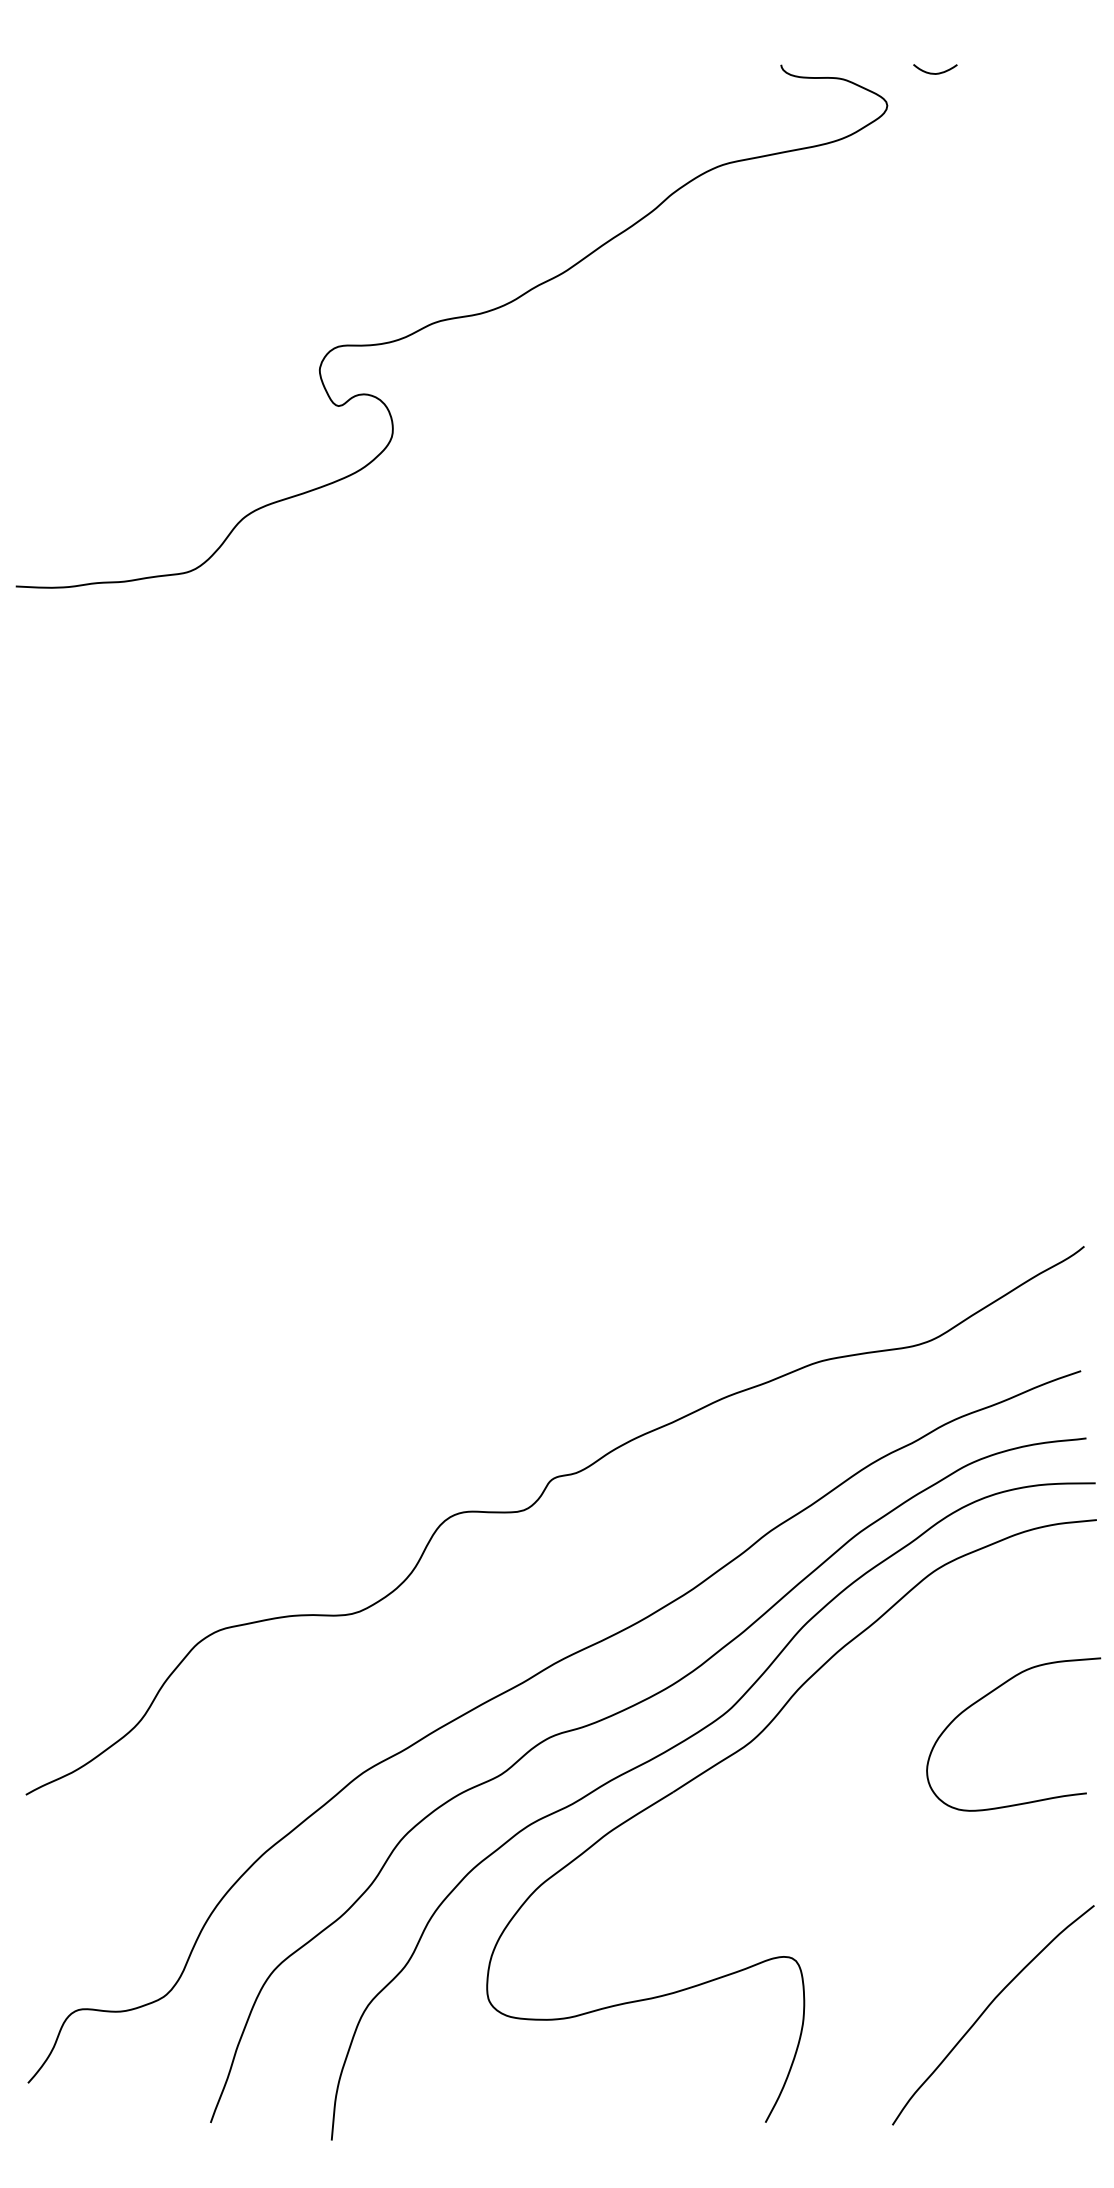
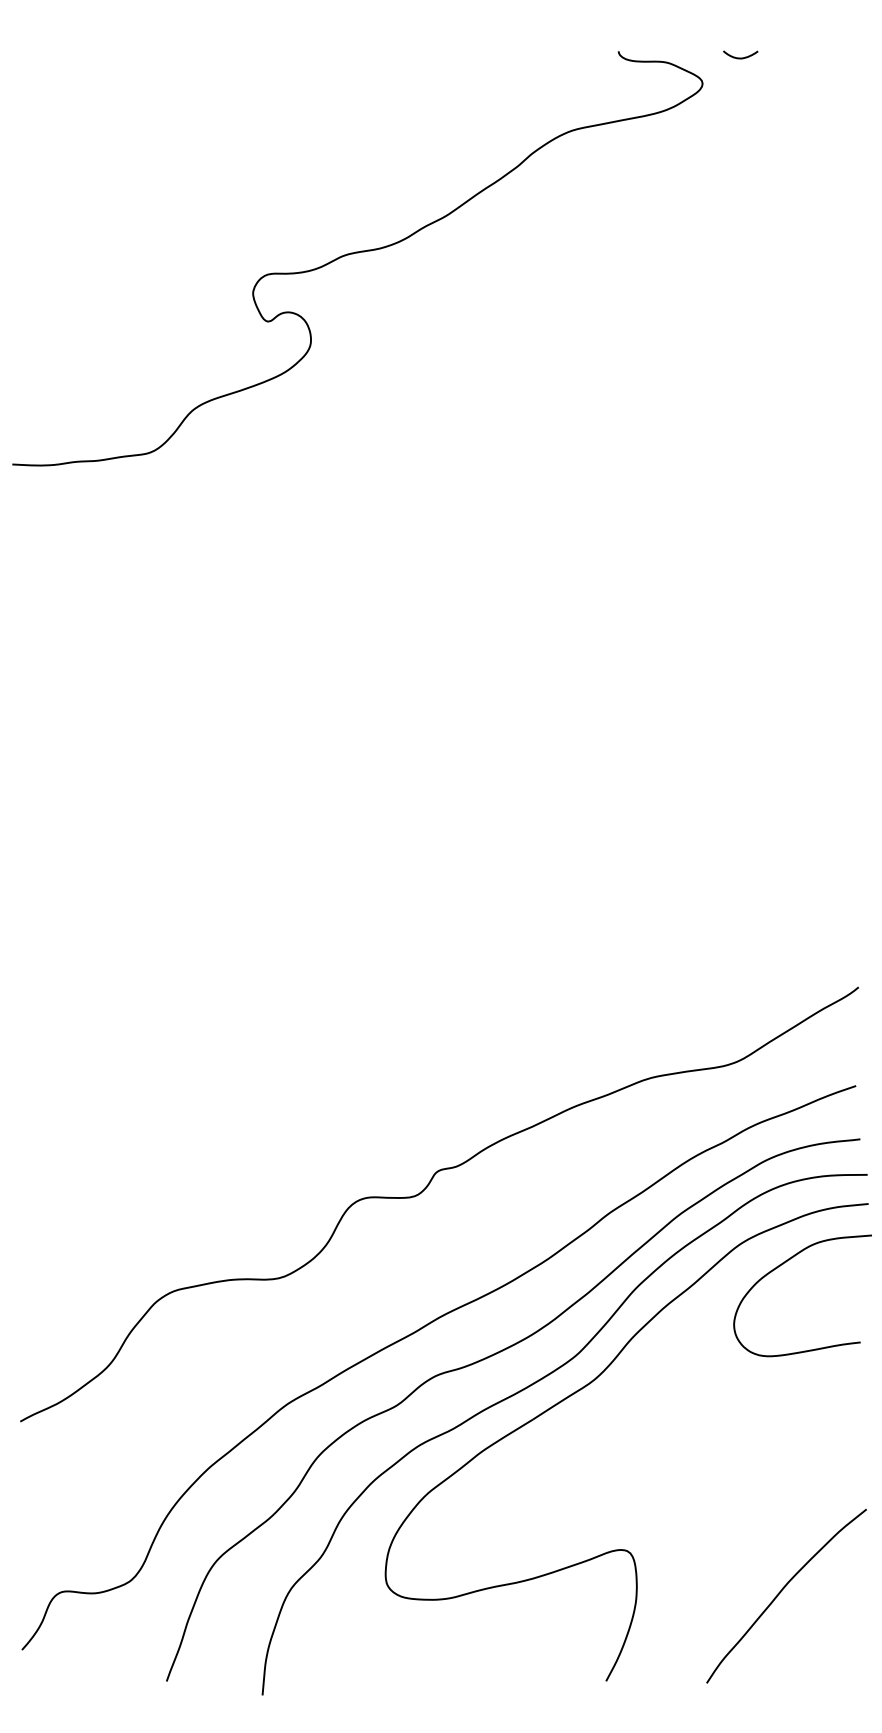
curve: (989, 1694) -> (783, 1264), moved

